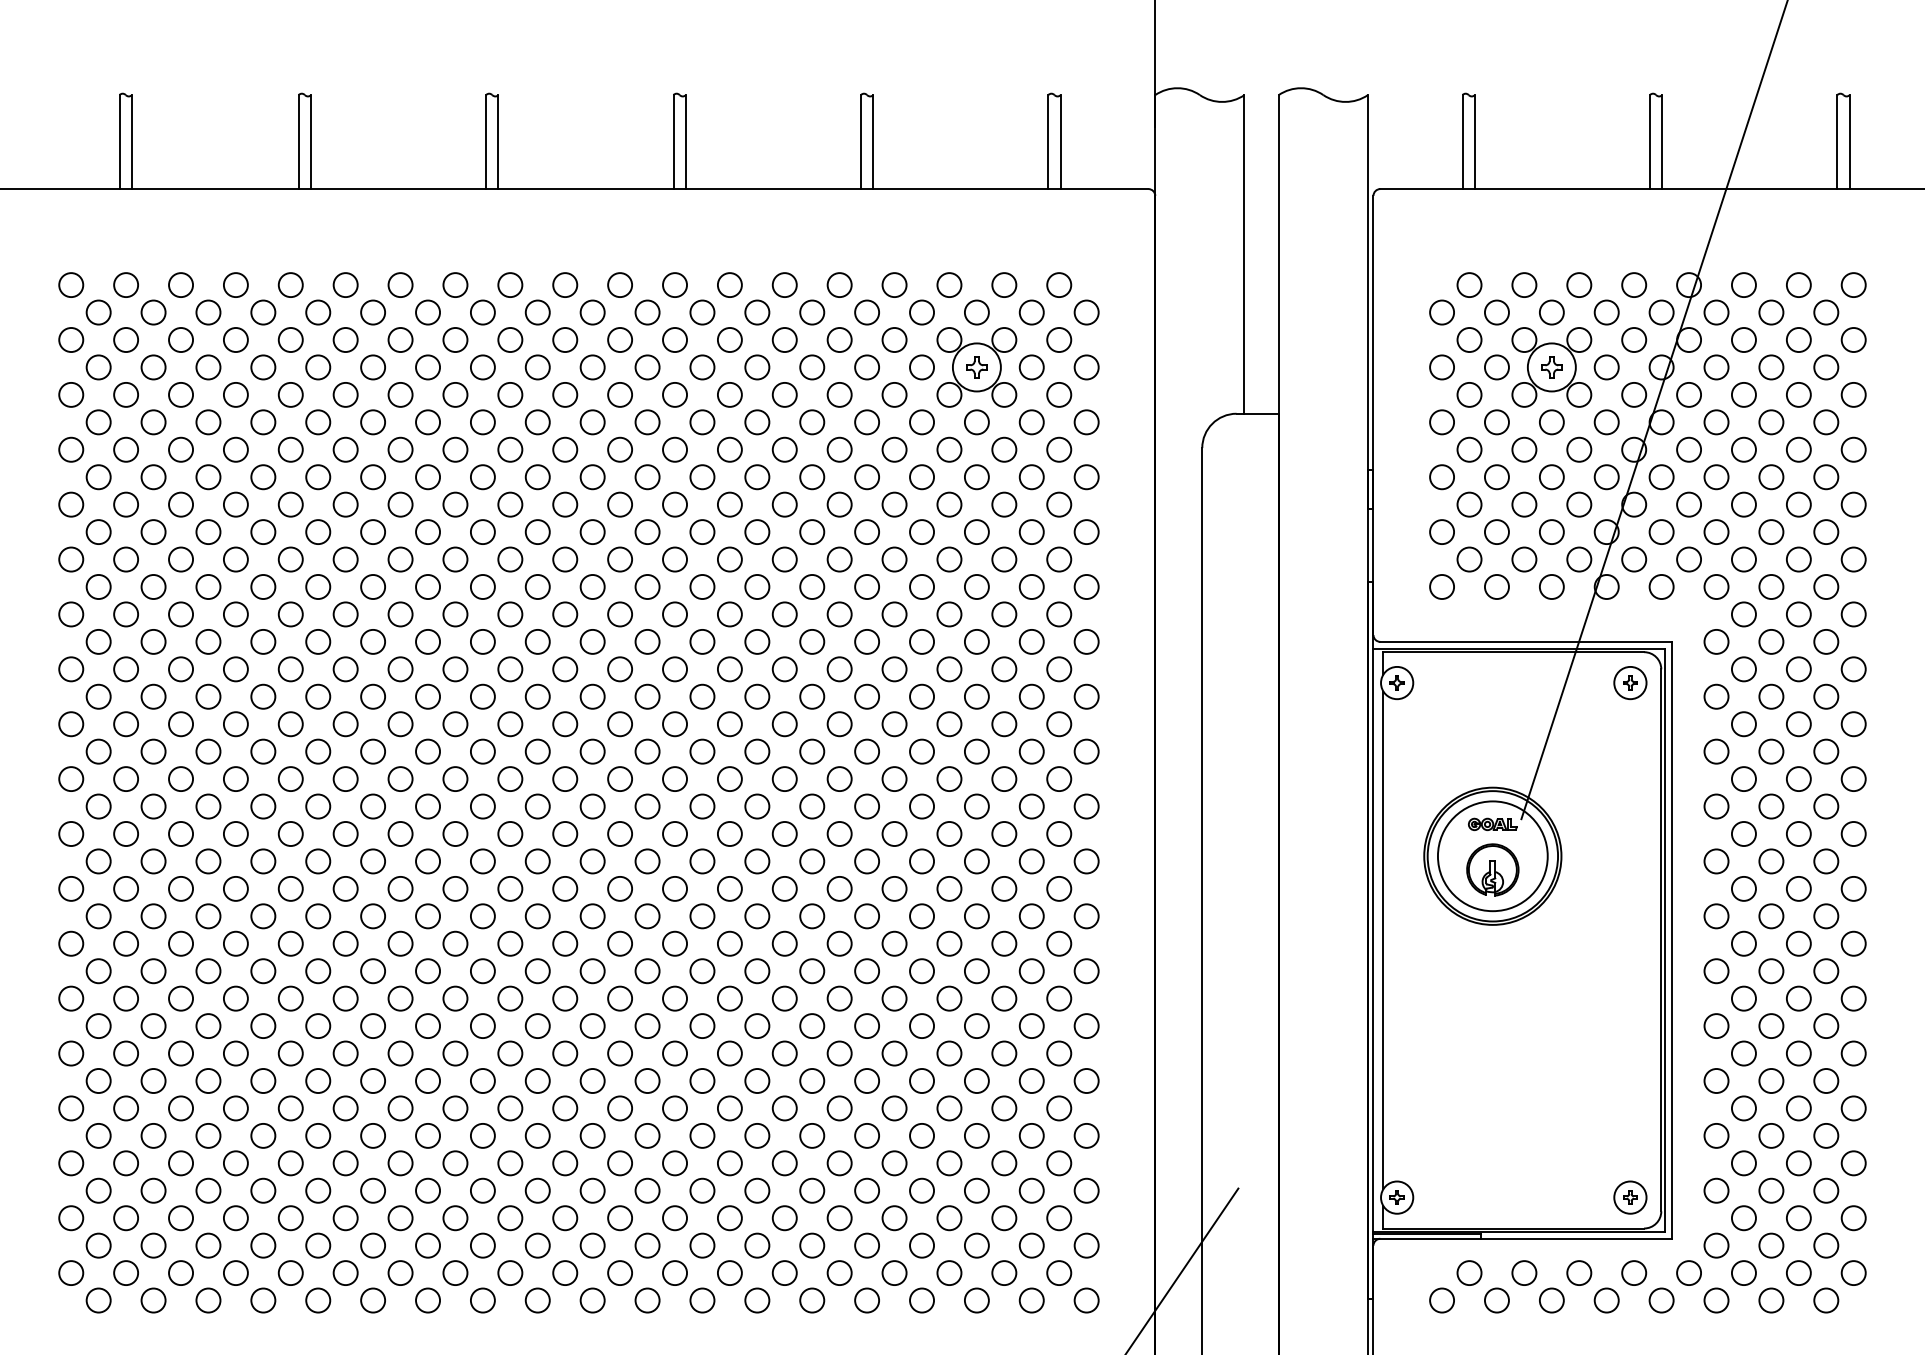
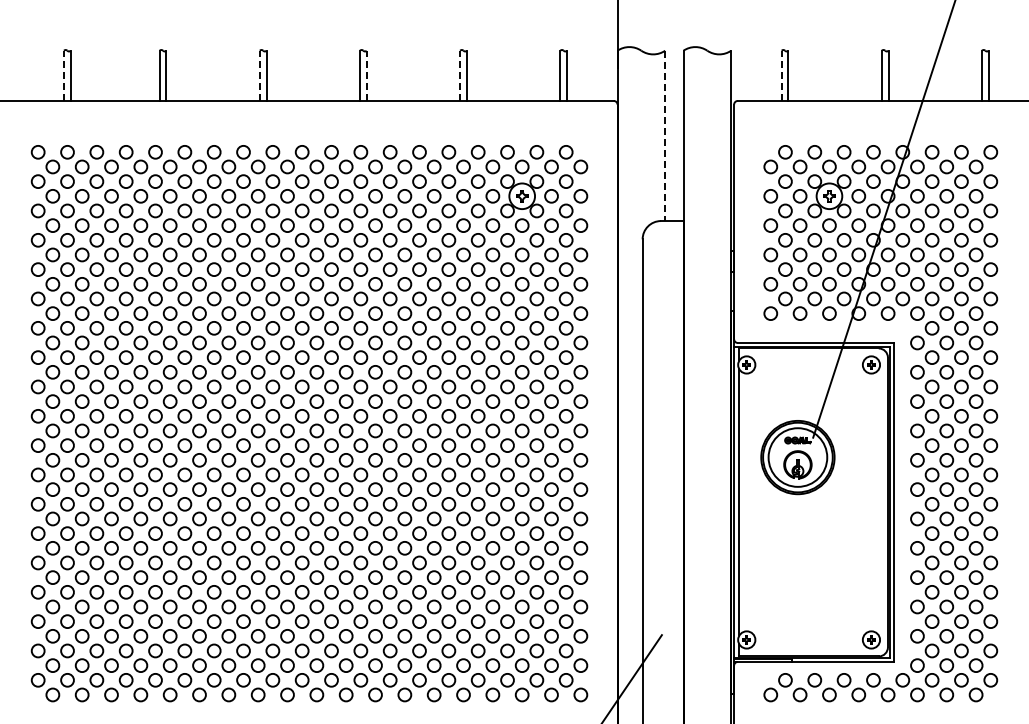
line: (120, 141) -> (64, 75), solid -> dashed
line: (485, 141) -> (259, 75), solid -> dashed
line: (685, 141) -> (366, 75), solid -> dashed
line: (861, 141) -> (460, 75), solid -> dashed
line: (1462, 141) -> (781, 75), solid -> dashed
line: (1245, 255) -> (665, 136), solid -> dashed

